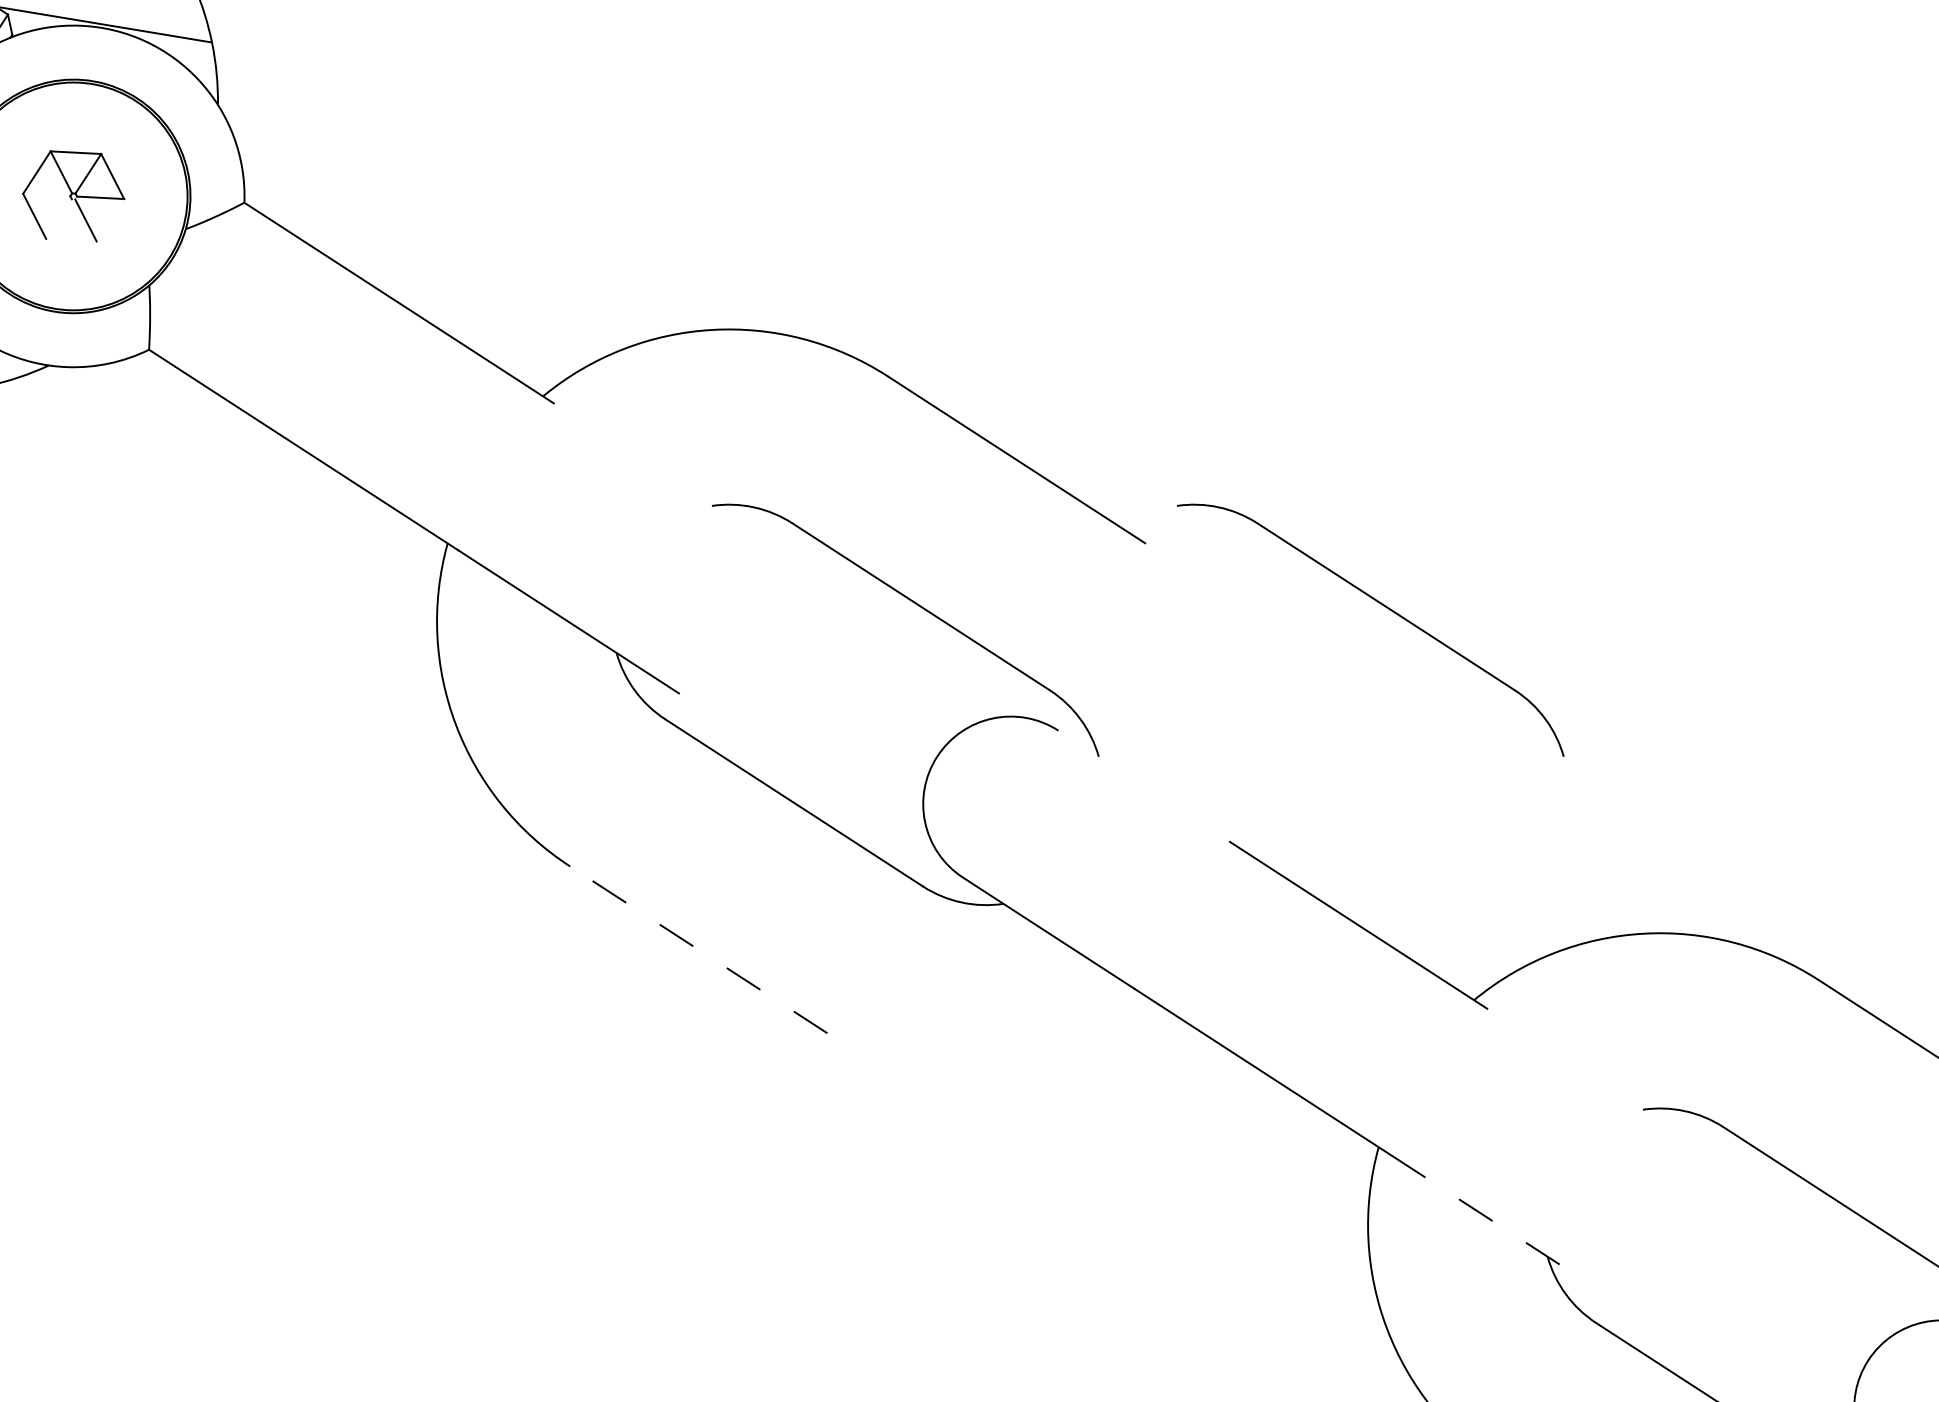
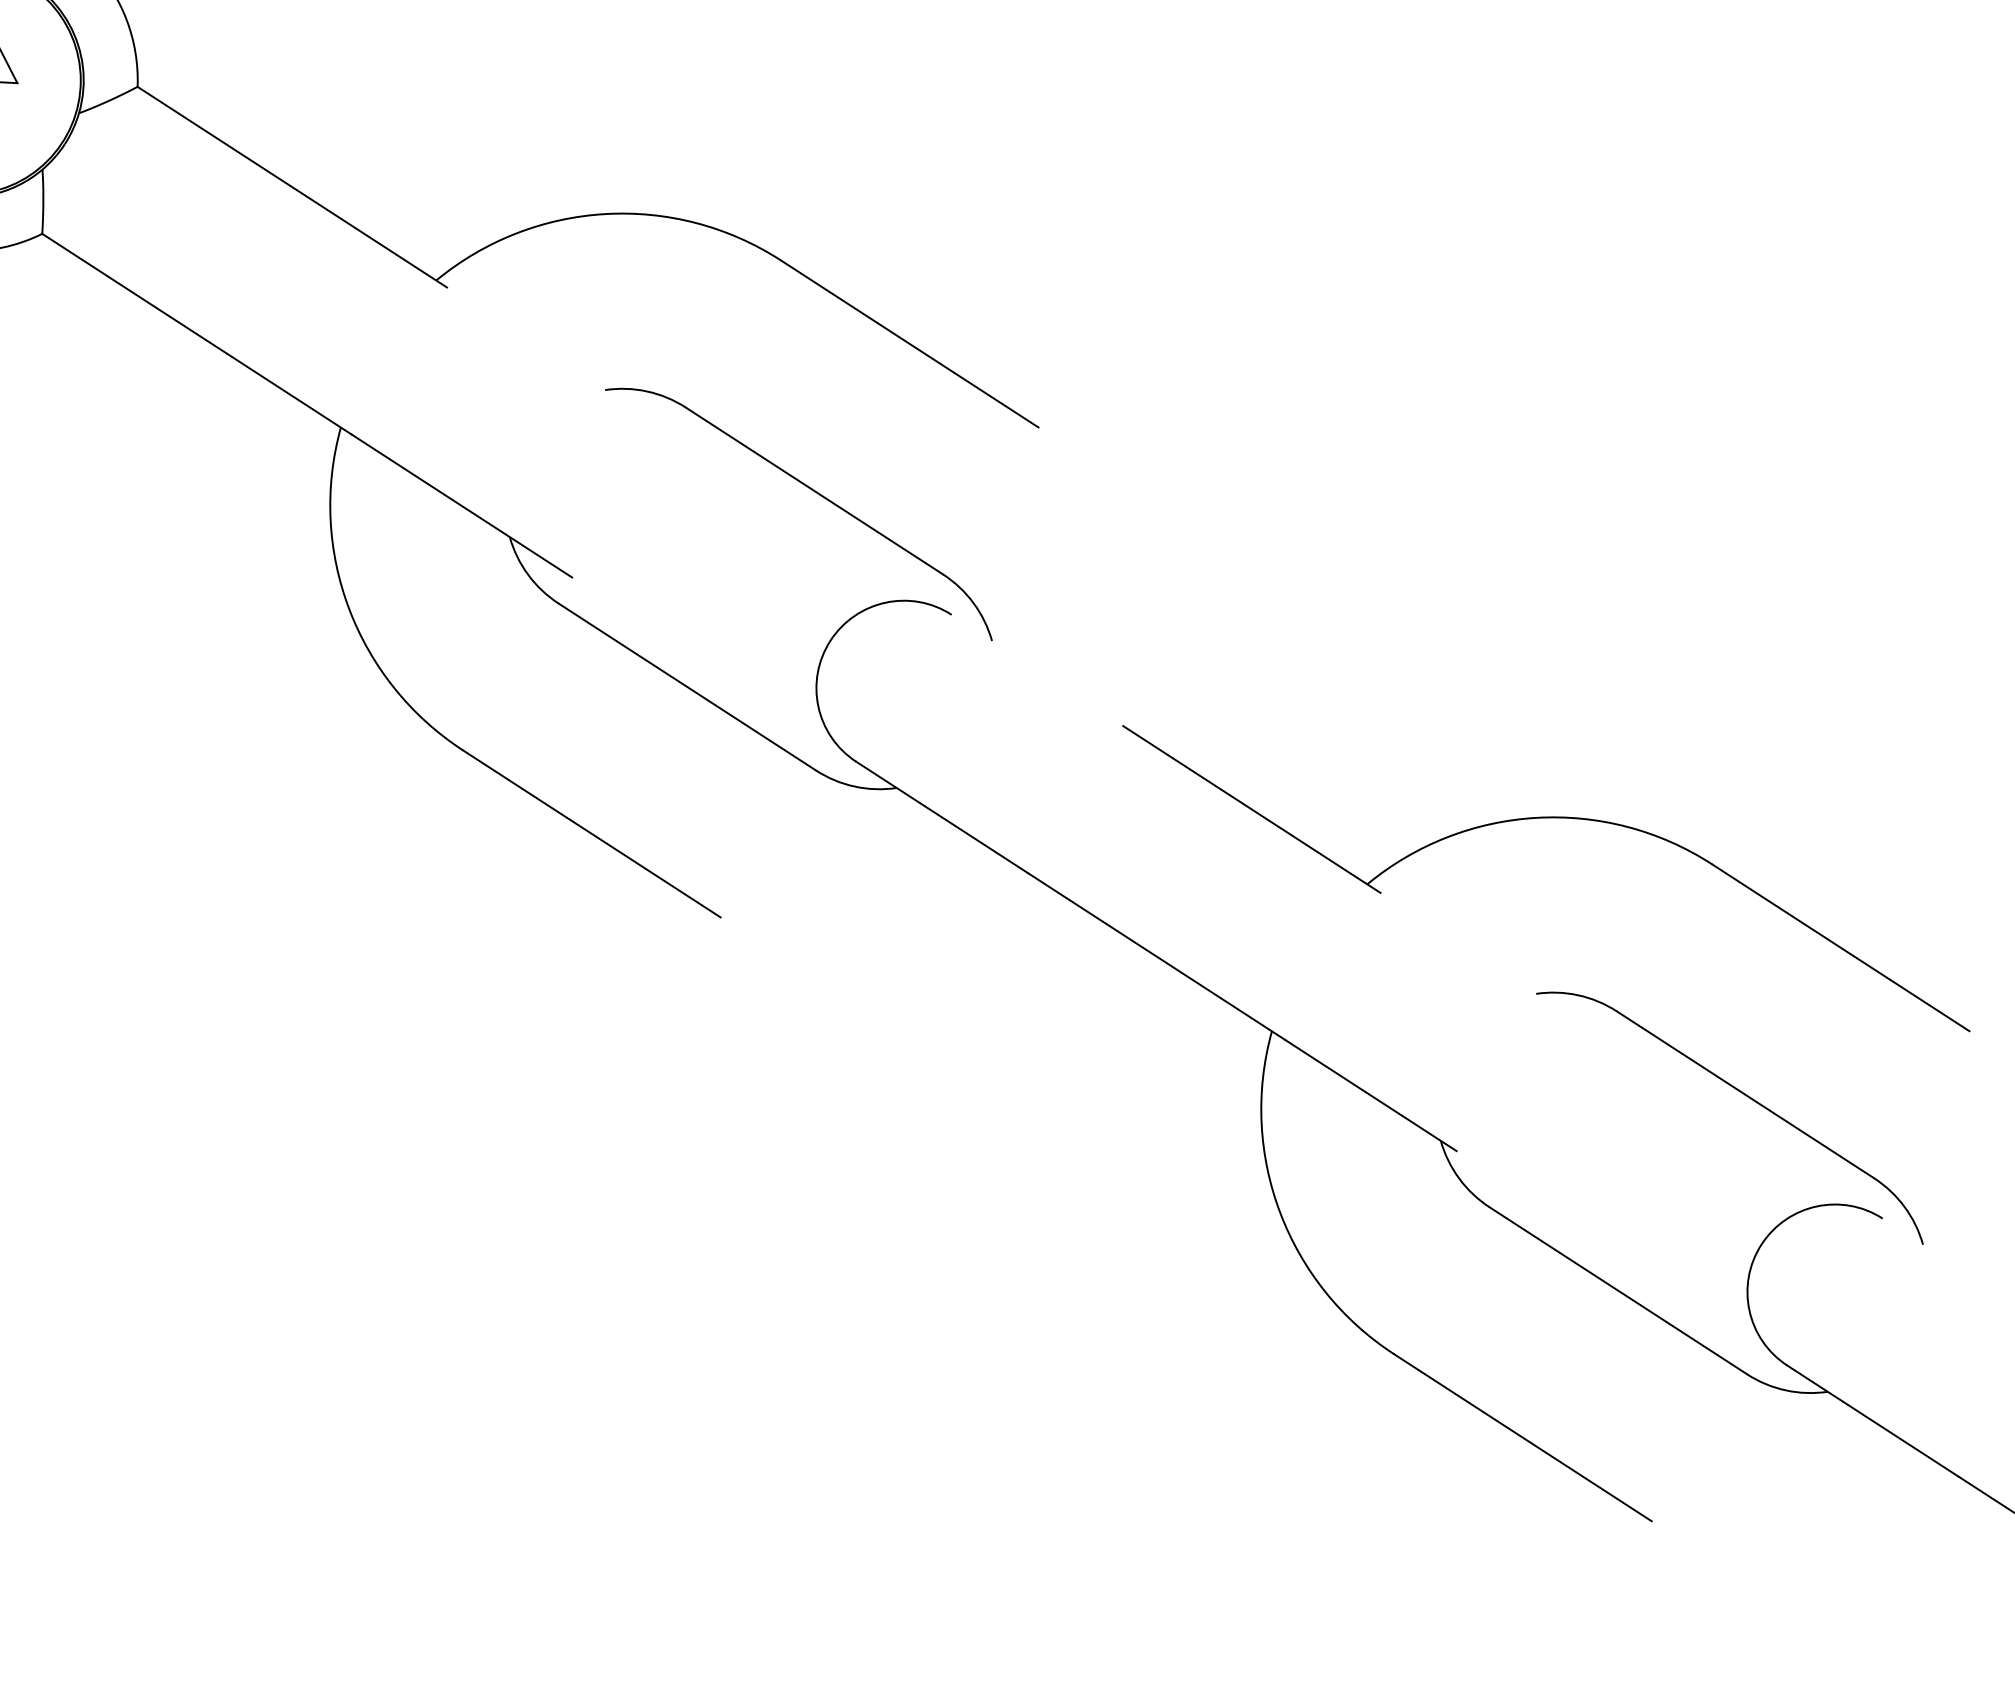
part: (1386, 608) -> (1279, 492), removed
line: (698, 949) -> (591, 833), dashed -> solid
line: (1478, 1211) -> (1371, 1095), dashed -> solid

